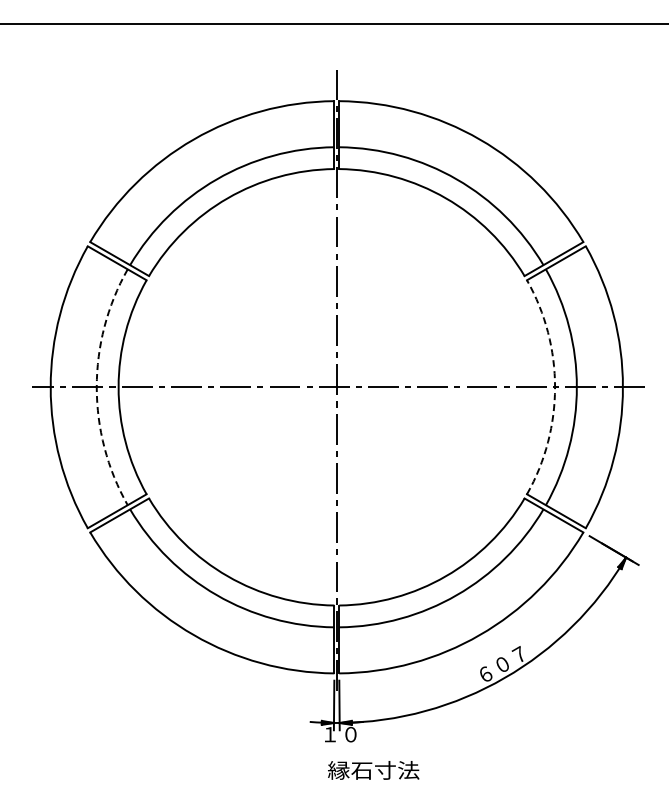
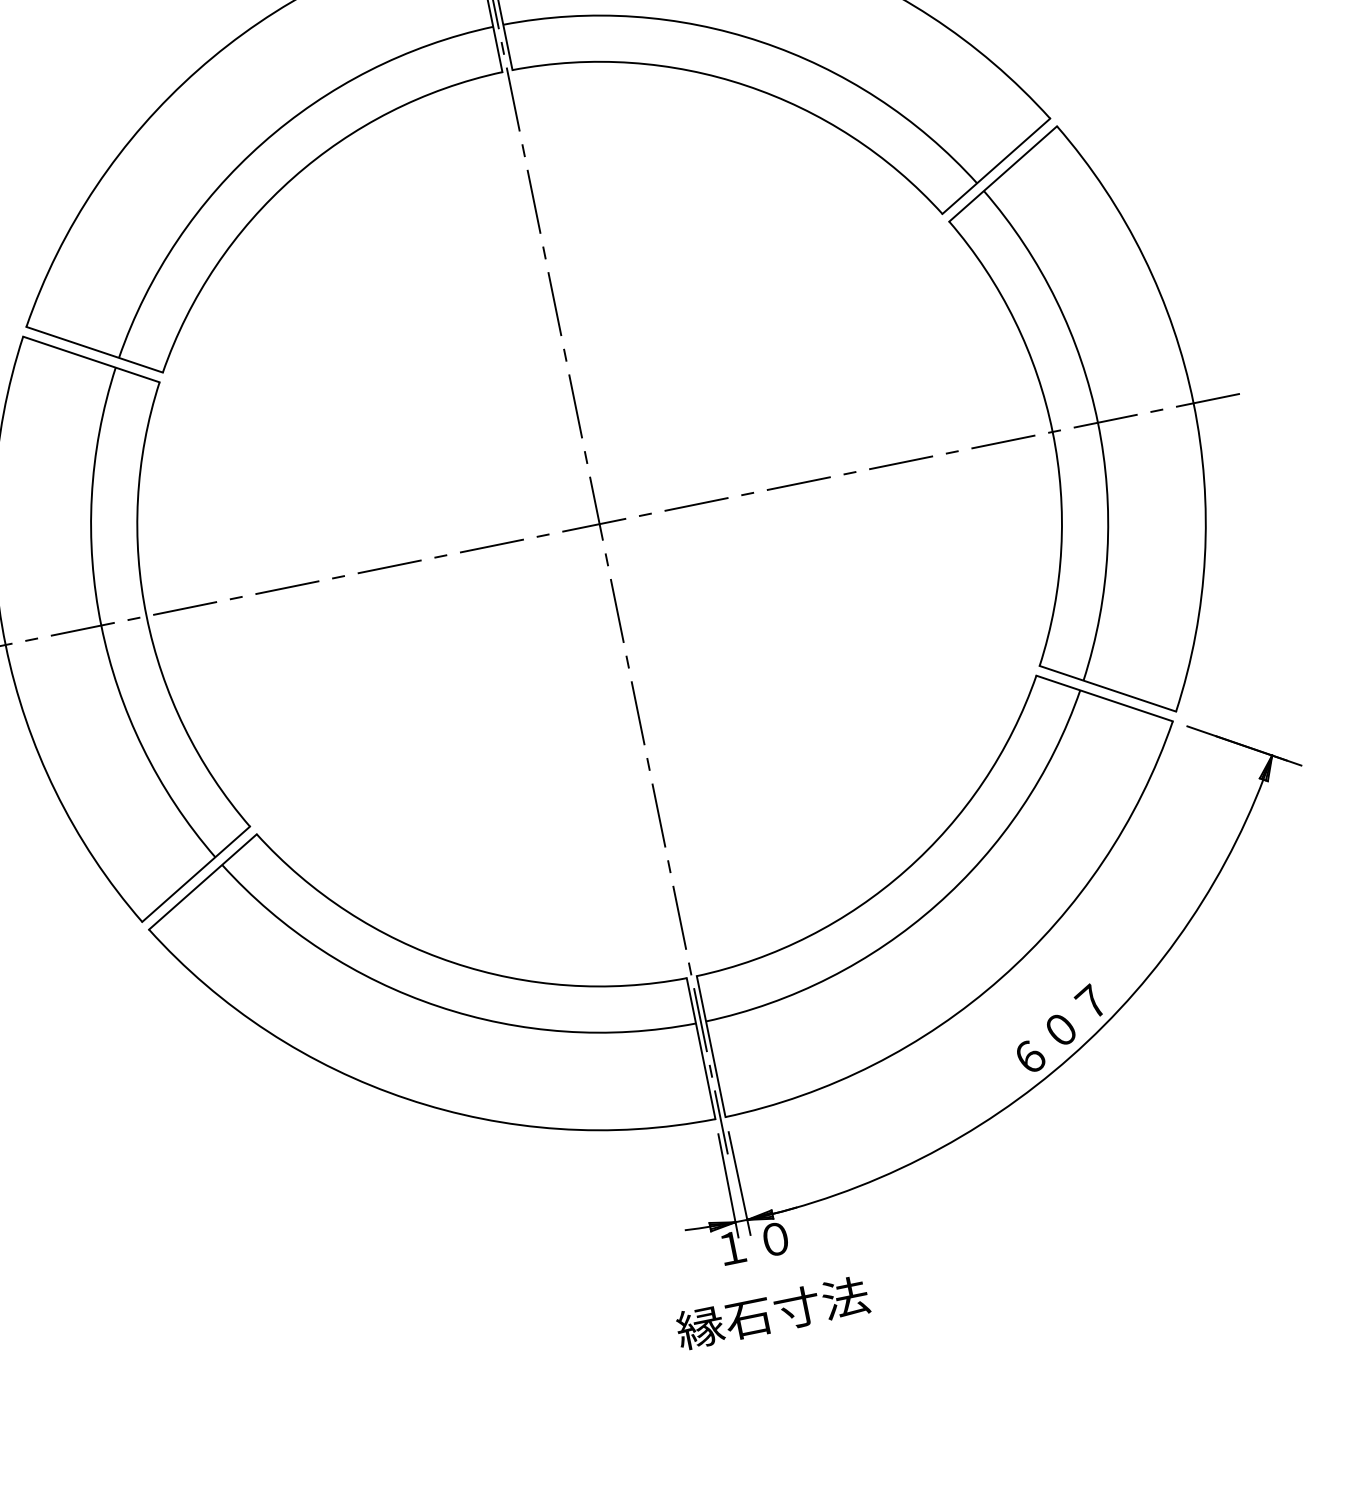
arc: (96, 387) -> (100, 626), dashed -> solid
arc: (555, 387) -> (1053, 432), dashed -> solid
text: (373, 770) -> (772, 1313), moved

